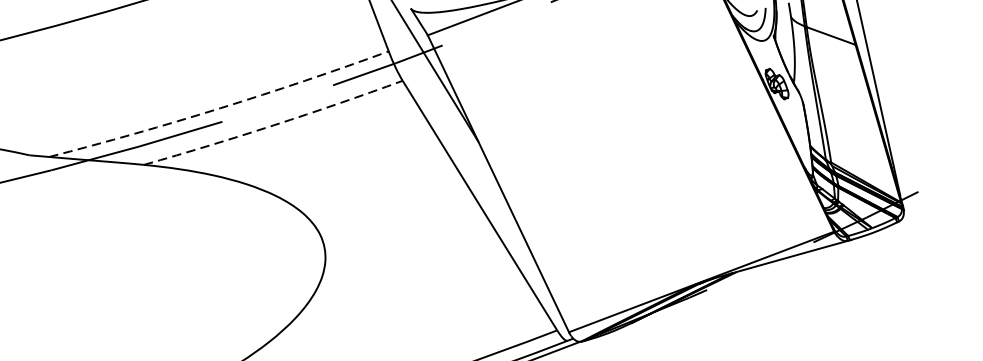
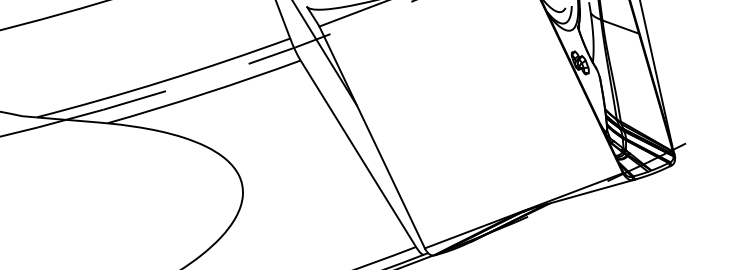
arc: (220, 108) -> (164, 81), dashed -> solid
arc: (273, 124) -> (204, 93), dashed -> solid

